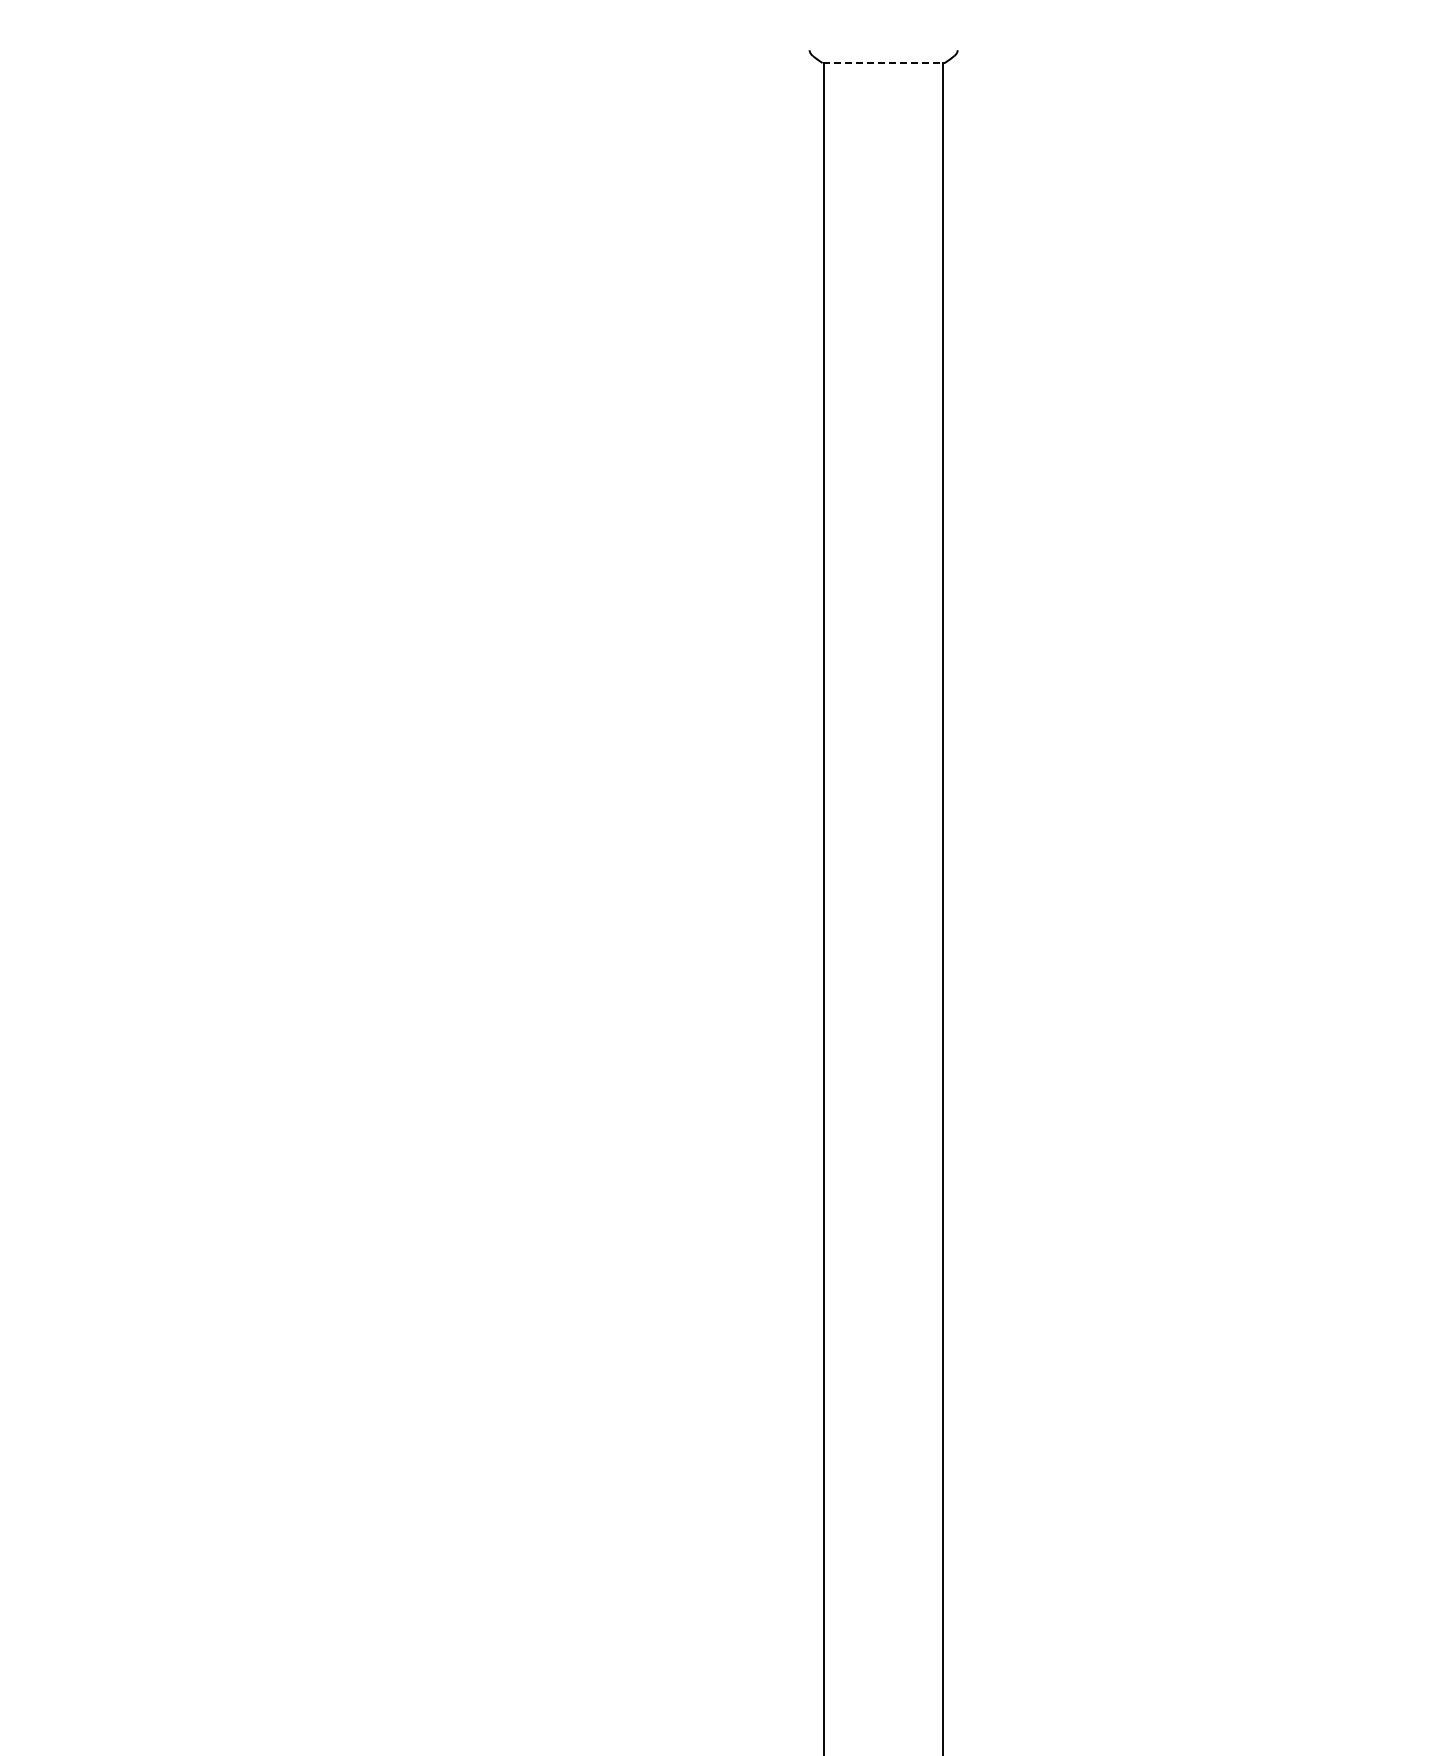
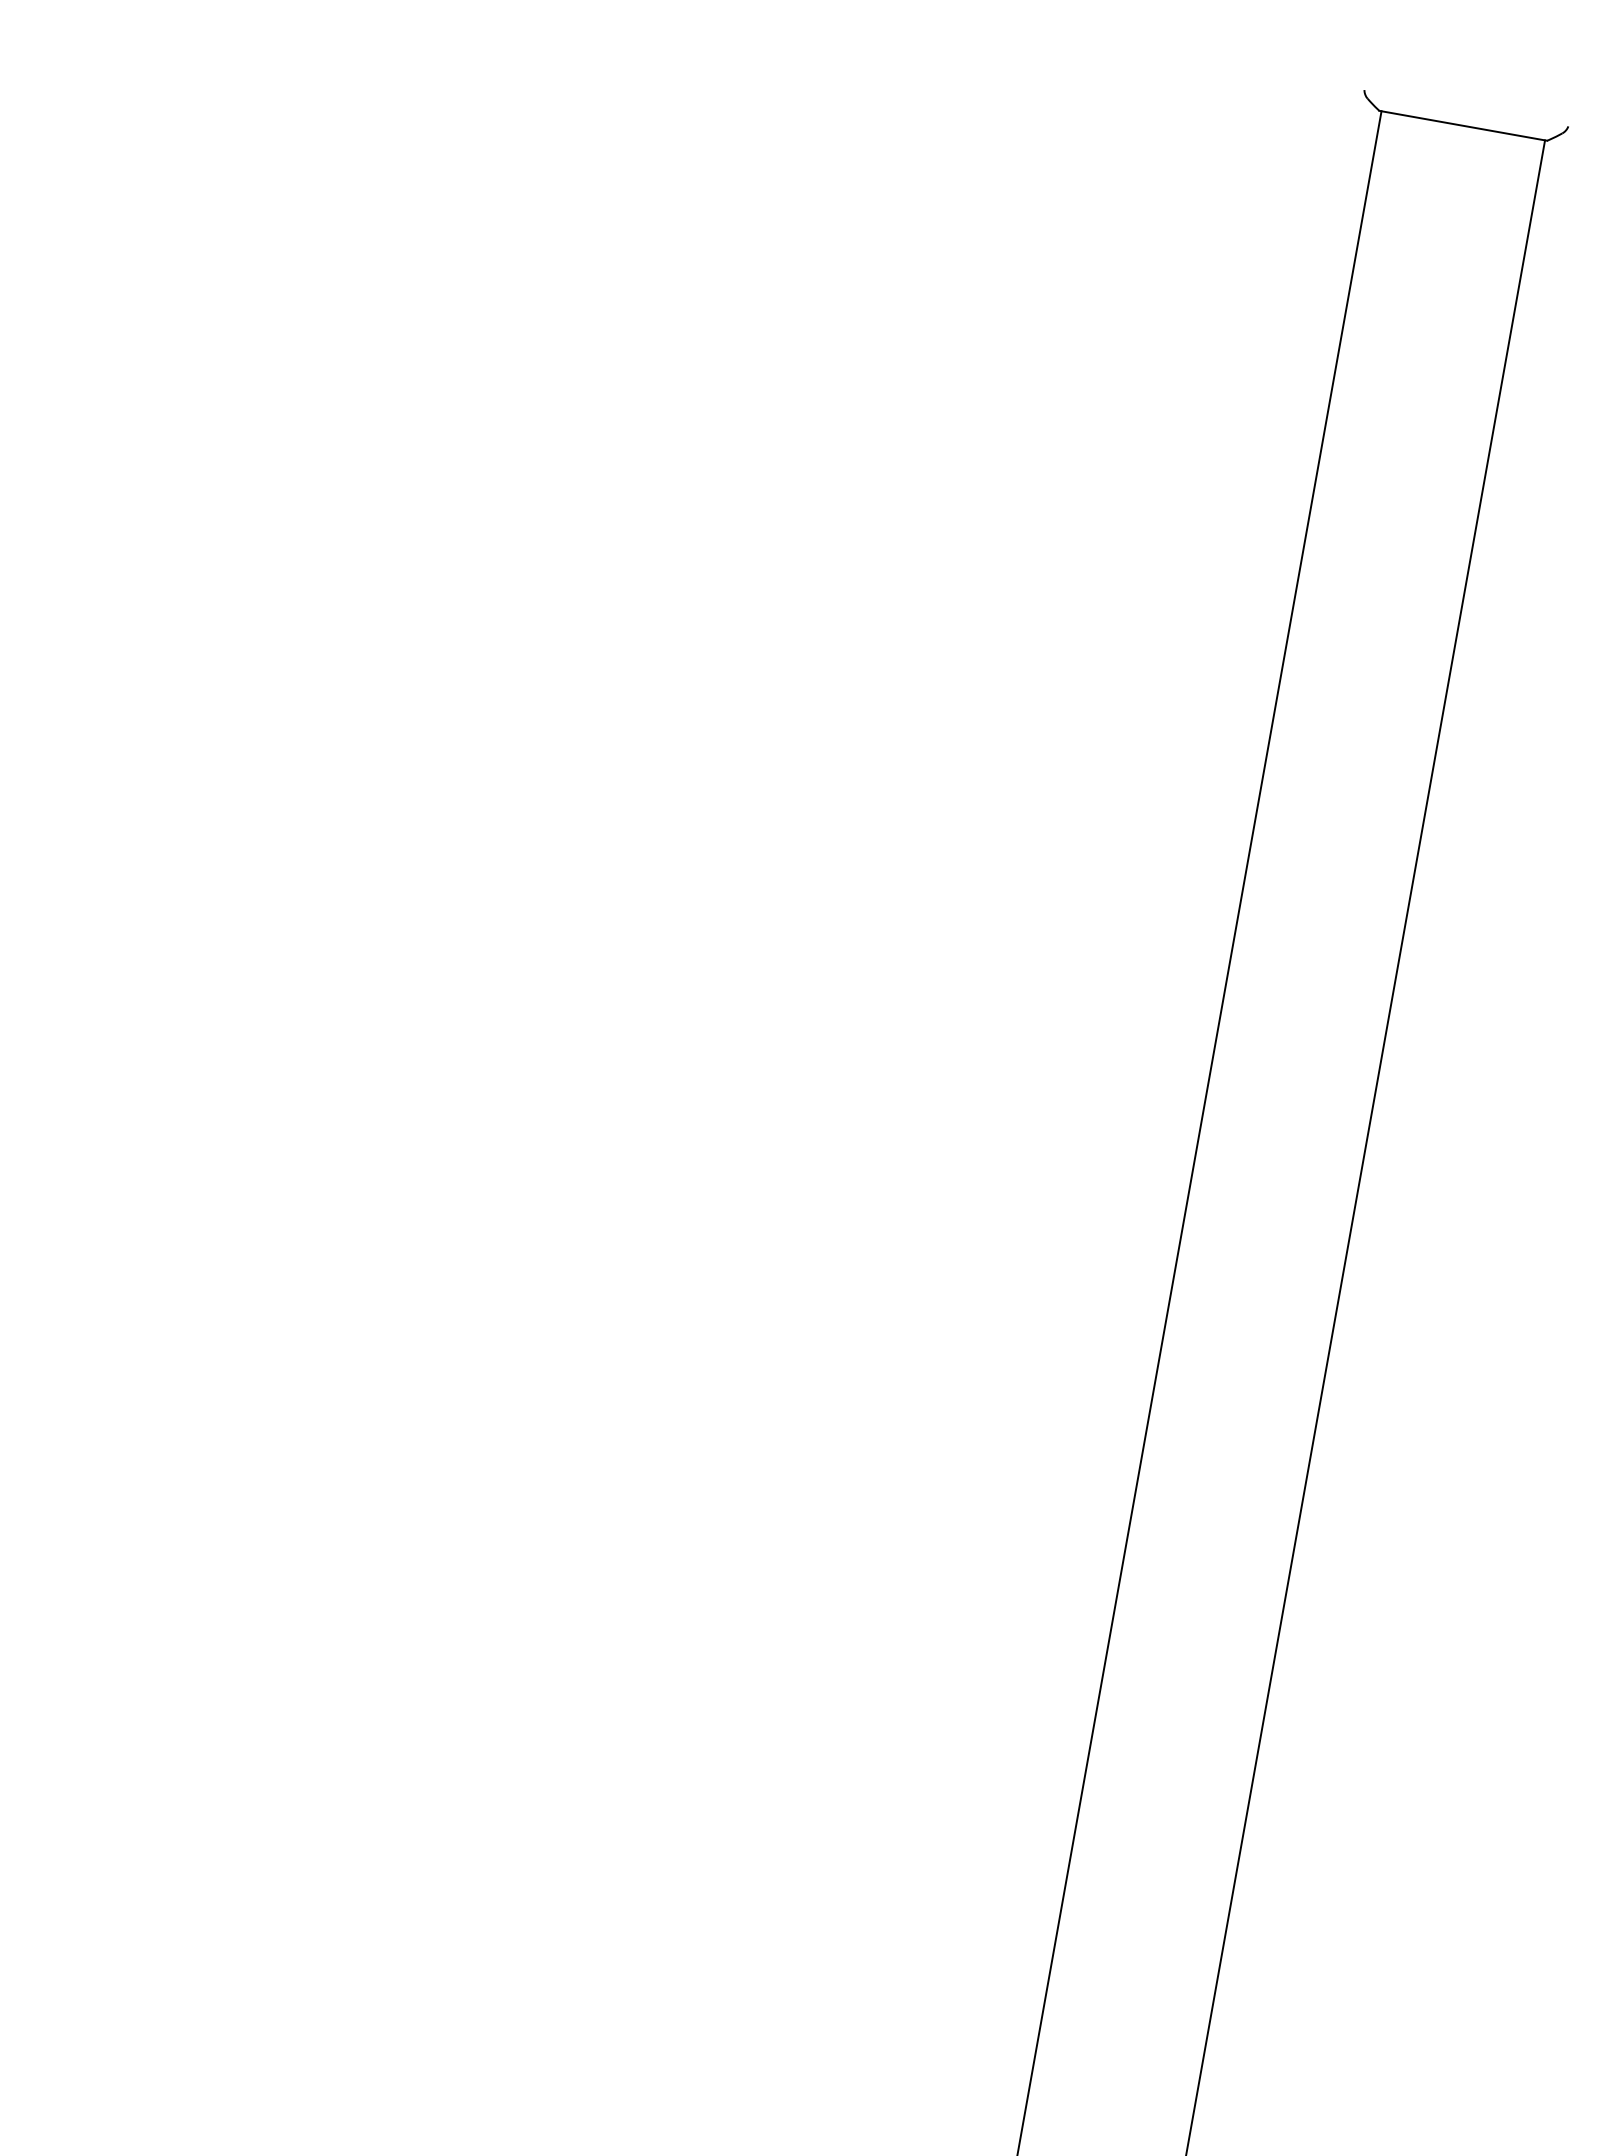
line: (884, 63) -> (1464, 126), dashed -> solid

